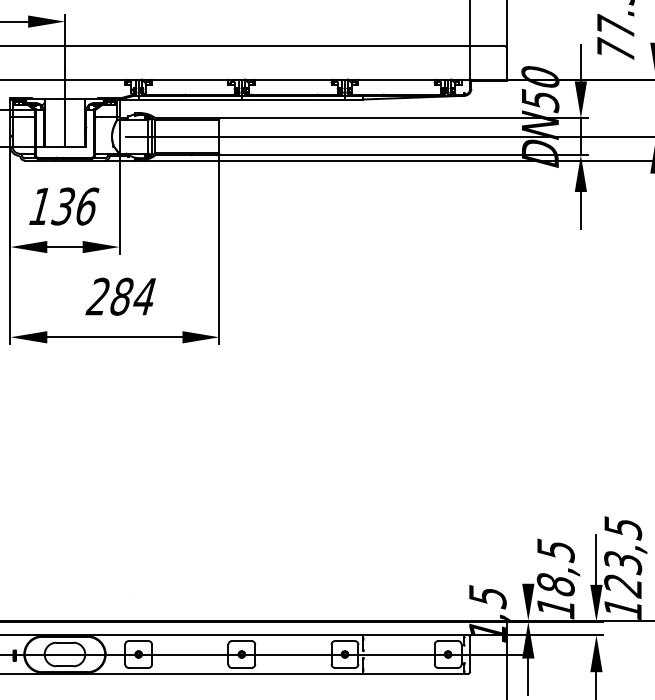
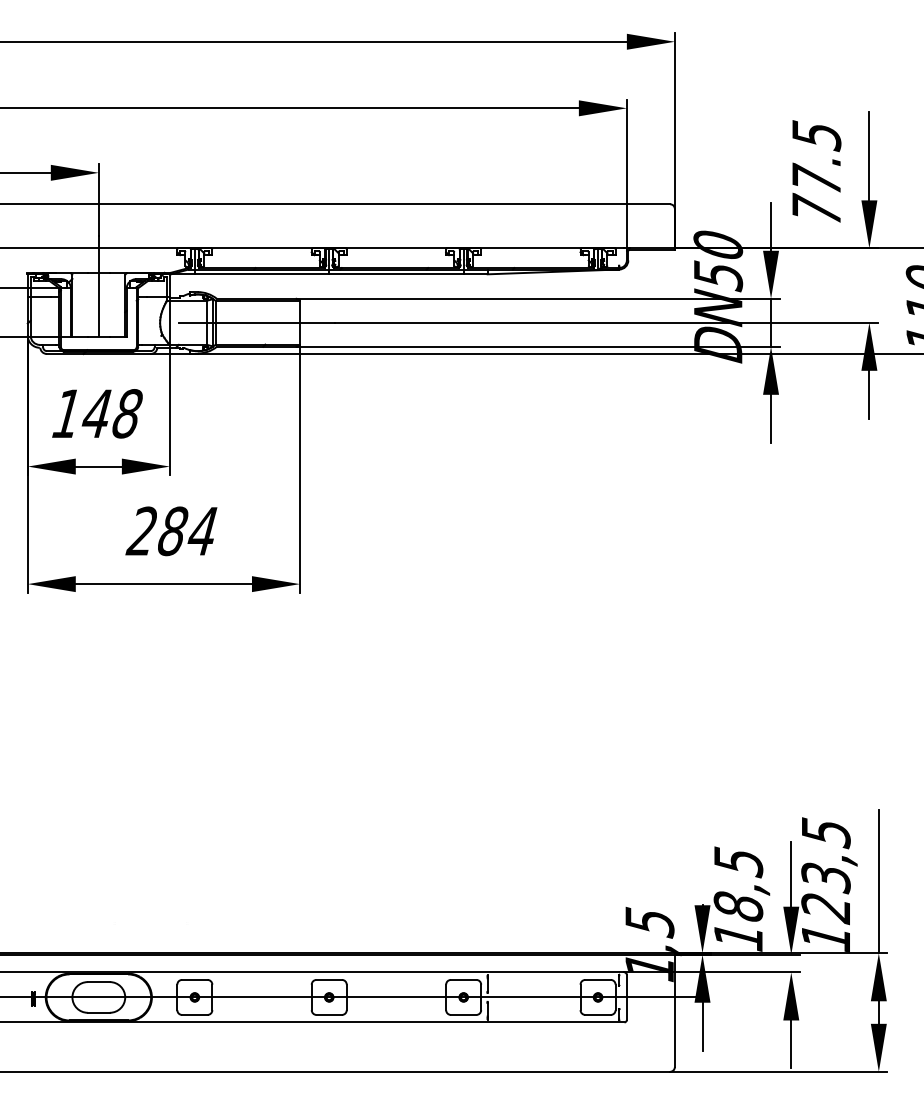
text: (74, 206) -> (111, 413), 136 -> 148

